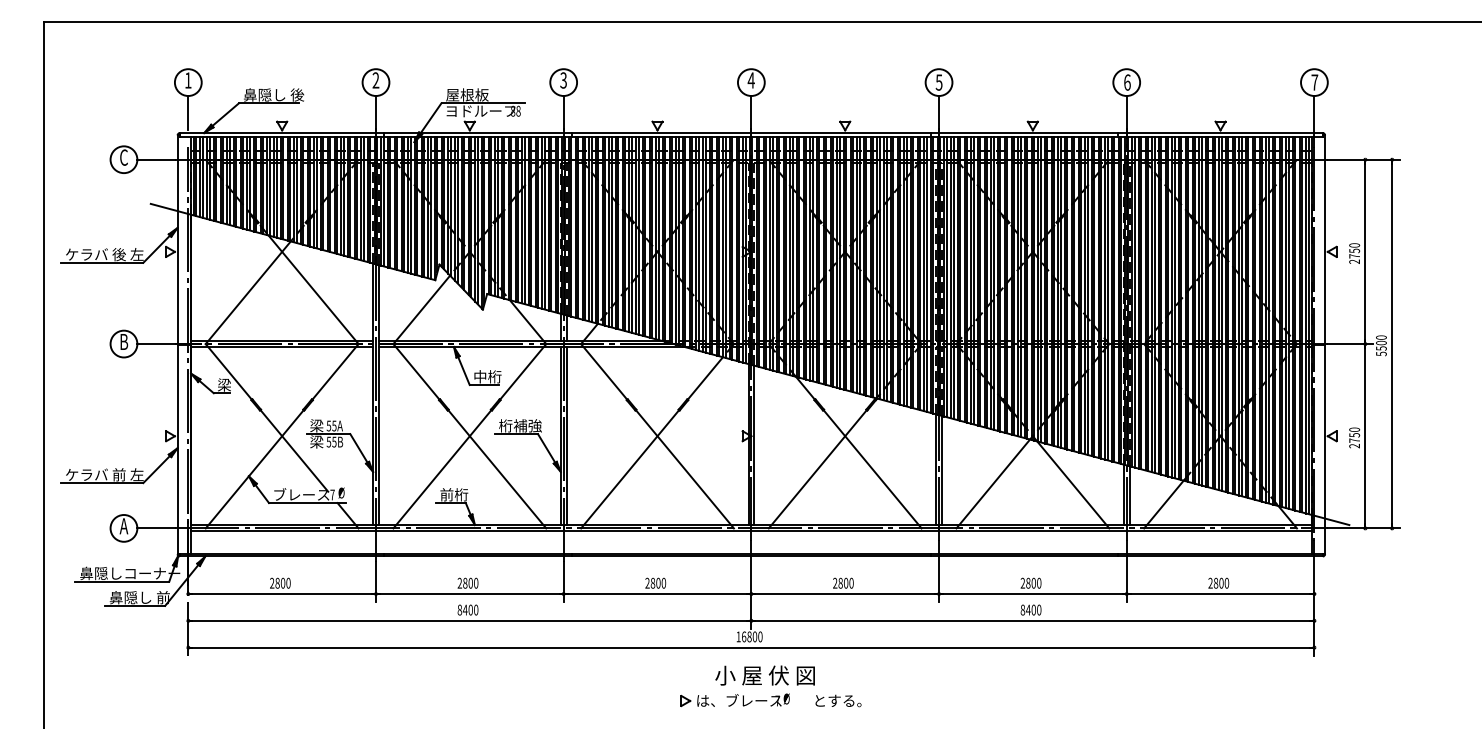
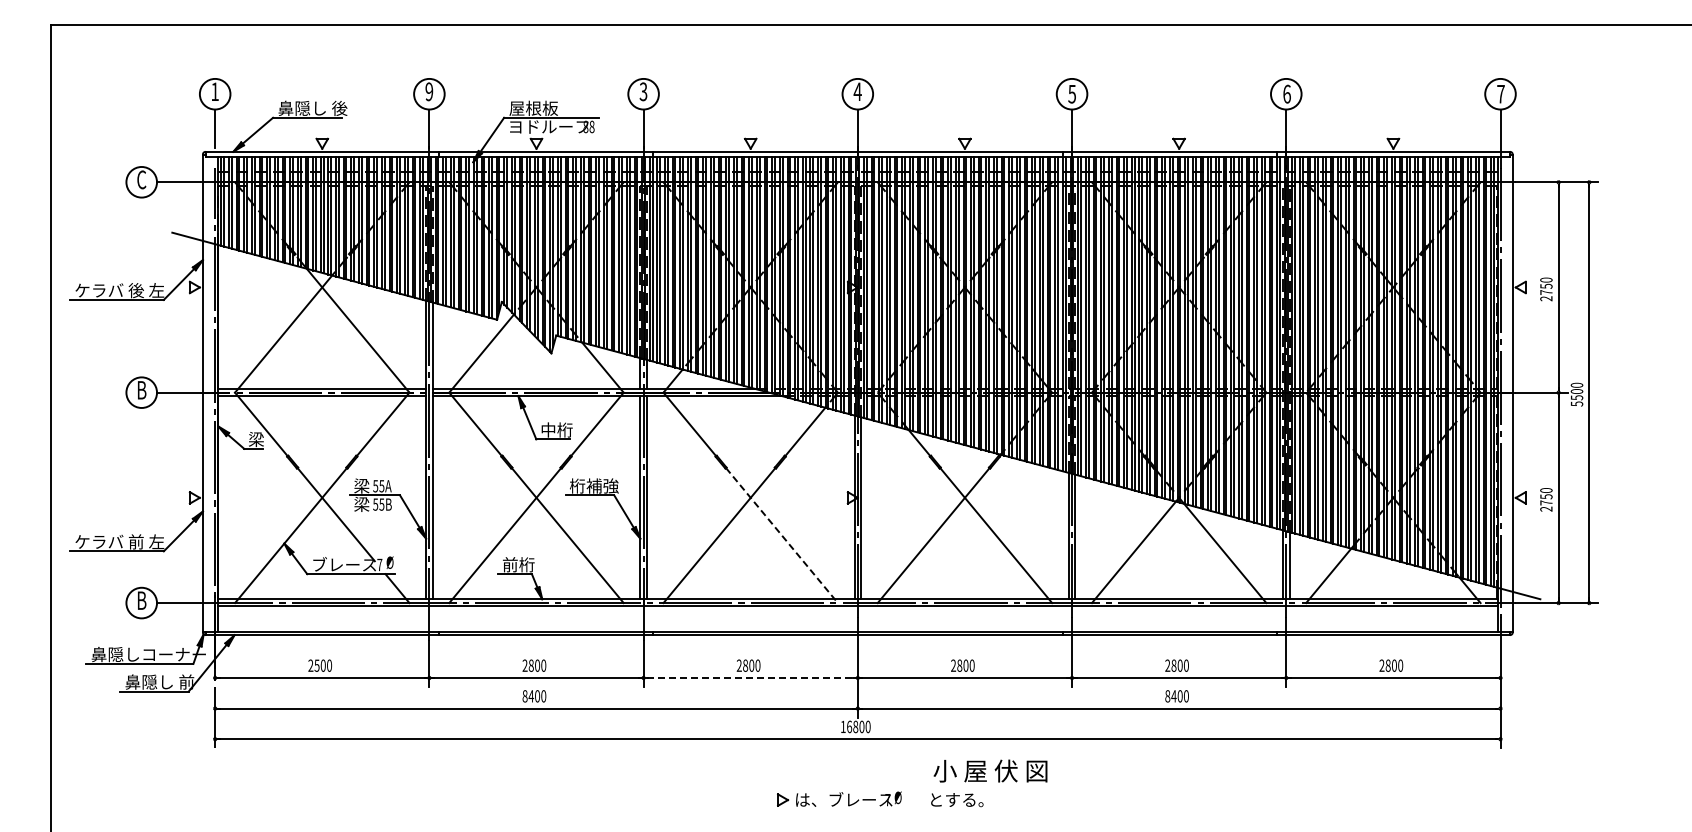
text: (376, 80) -> (429, 91), 2 -> 9
line: (684, 469) -> (781, 535), solid -> dashed
text: (123, 526) -> (141, 600), A -> B
text: (277, 583) -> (316, 665), 2800 -> 2500
line: (658, 593) -> (751, 677), solid -> dashed
text: (765, 675) -> (990, 770), moved

